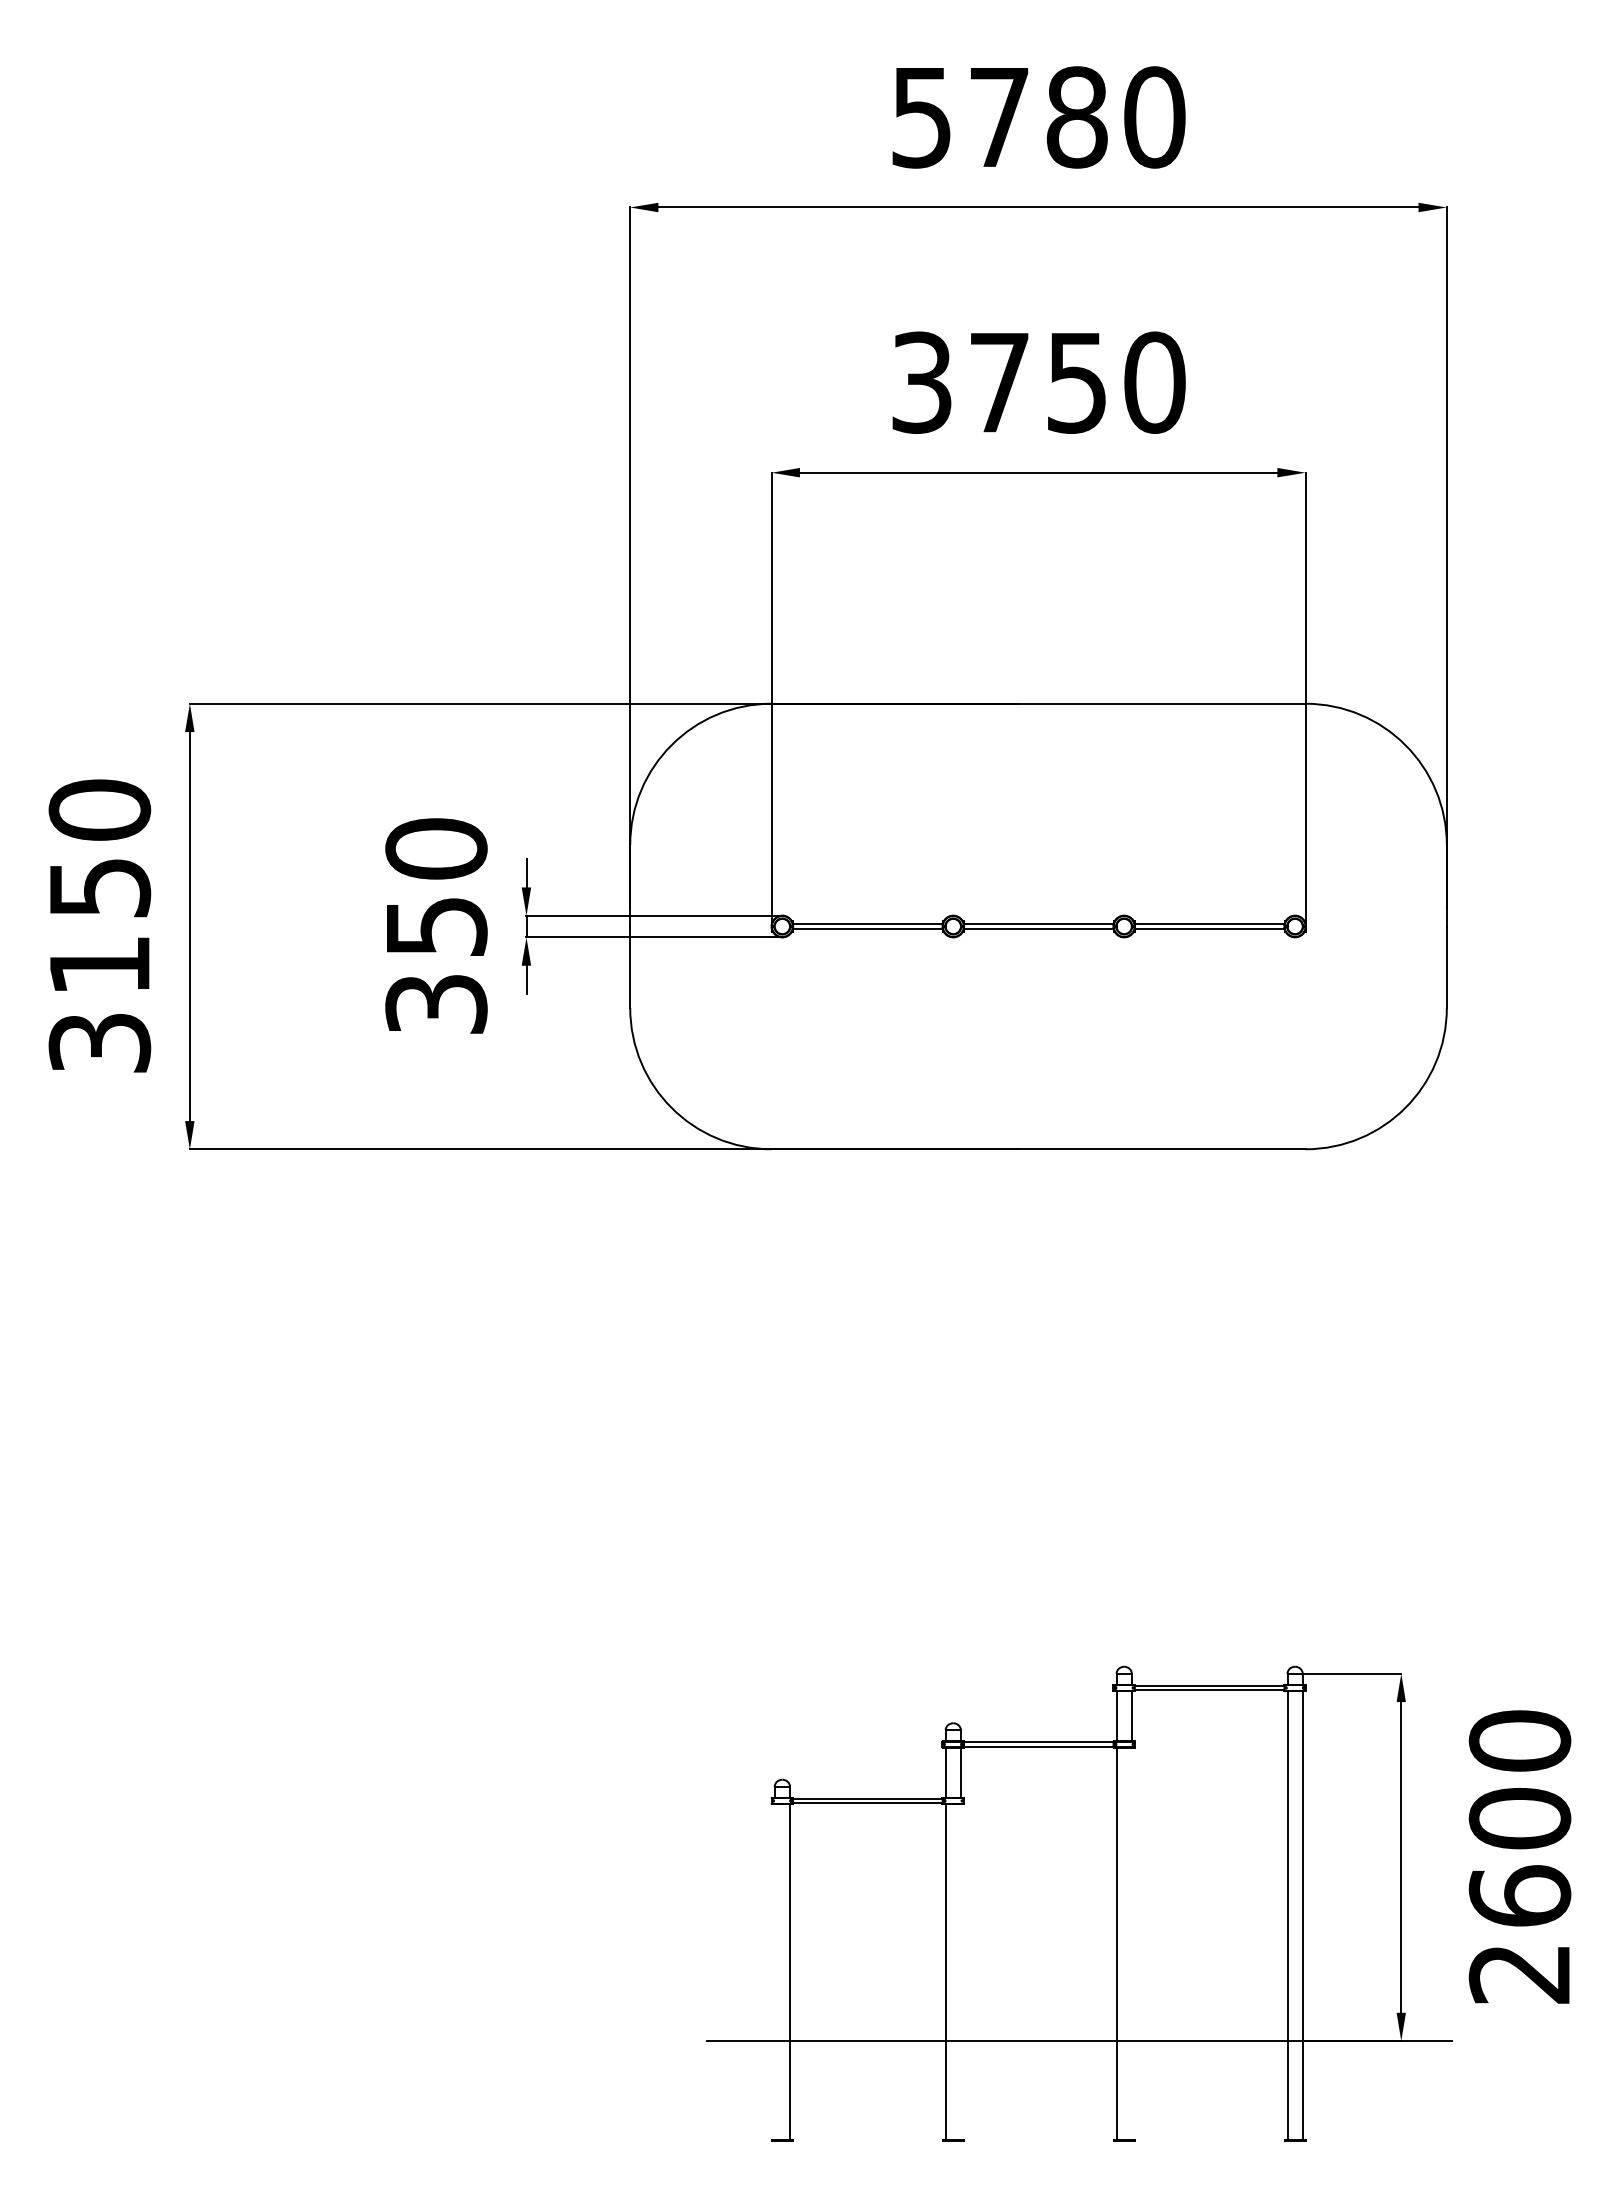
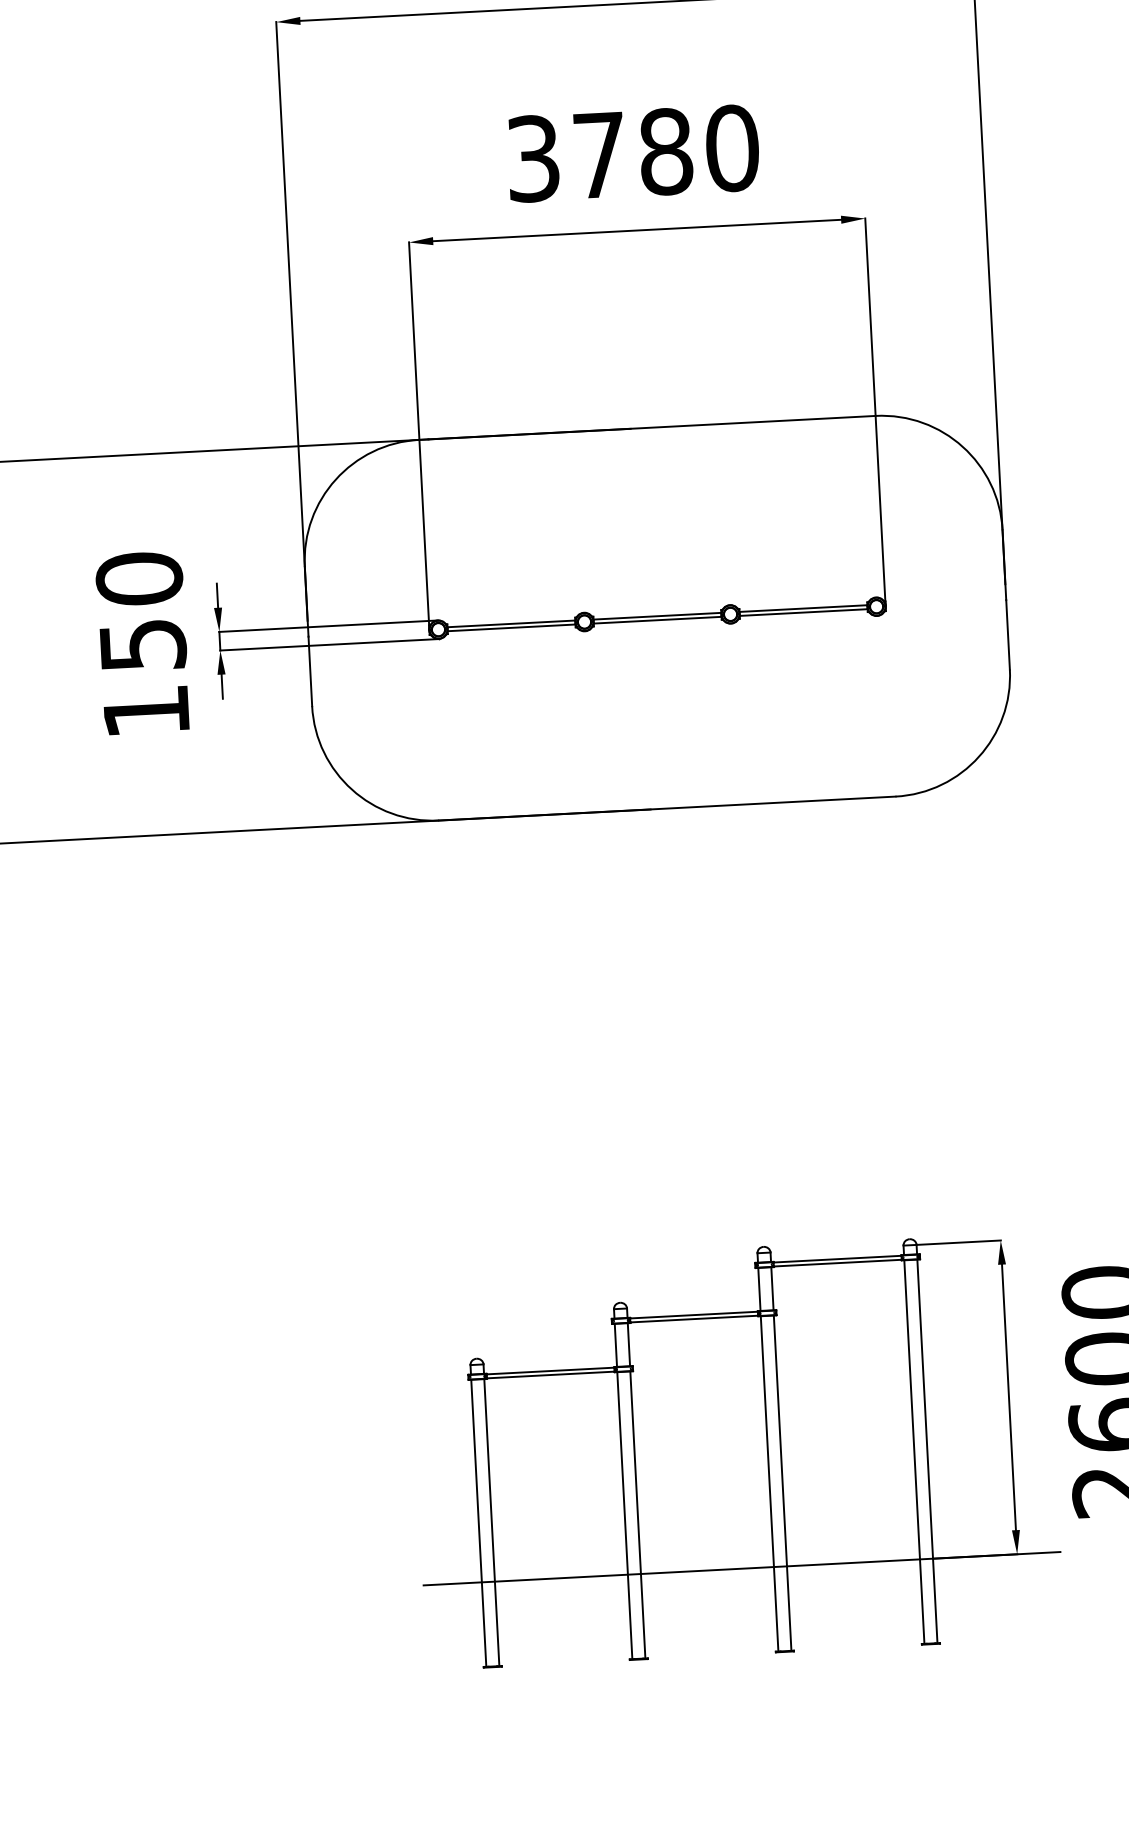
text: (1077, 382) -> (666, 151), 3750 -> 3780
text: (436, 1004) -> (146, 711), 350 -> 150
line: (1131, 1943) -> (782, 1483), added
line: (774, 1971) -> (478, 1522), added
line: (960, 1971) -> (637, 1514), added

